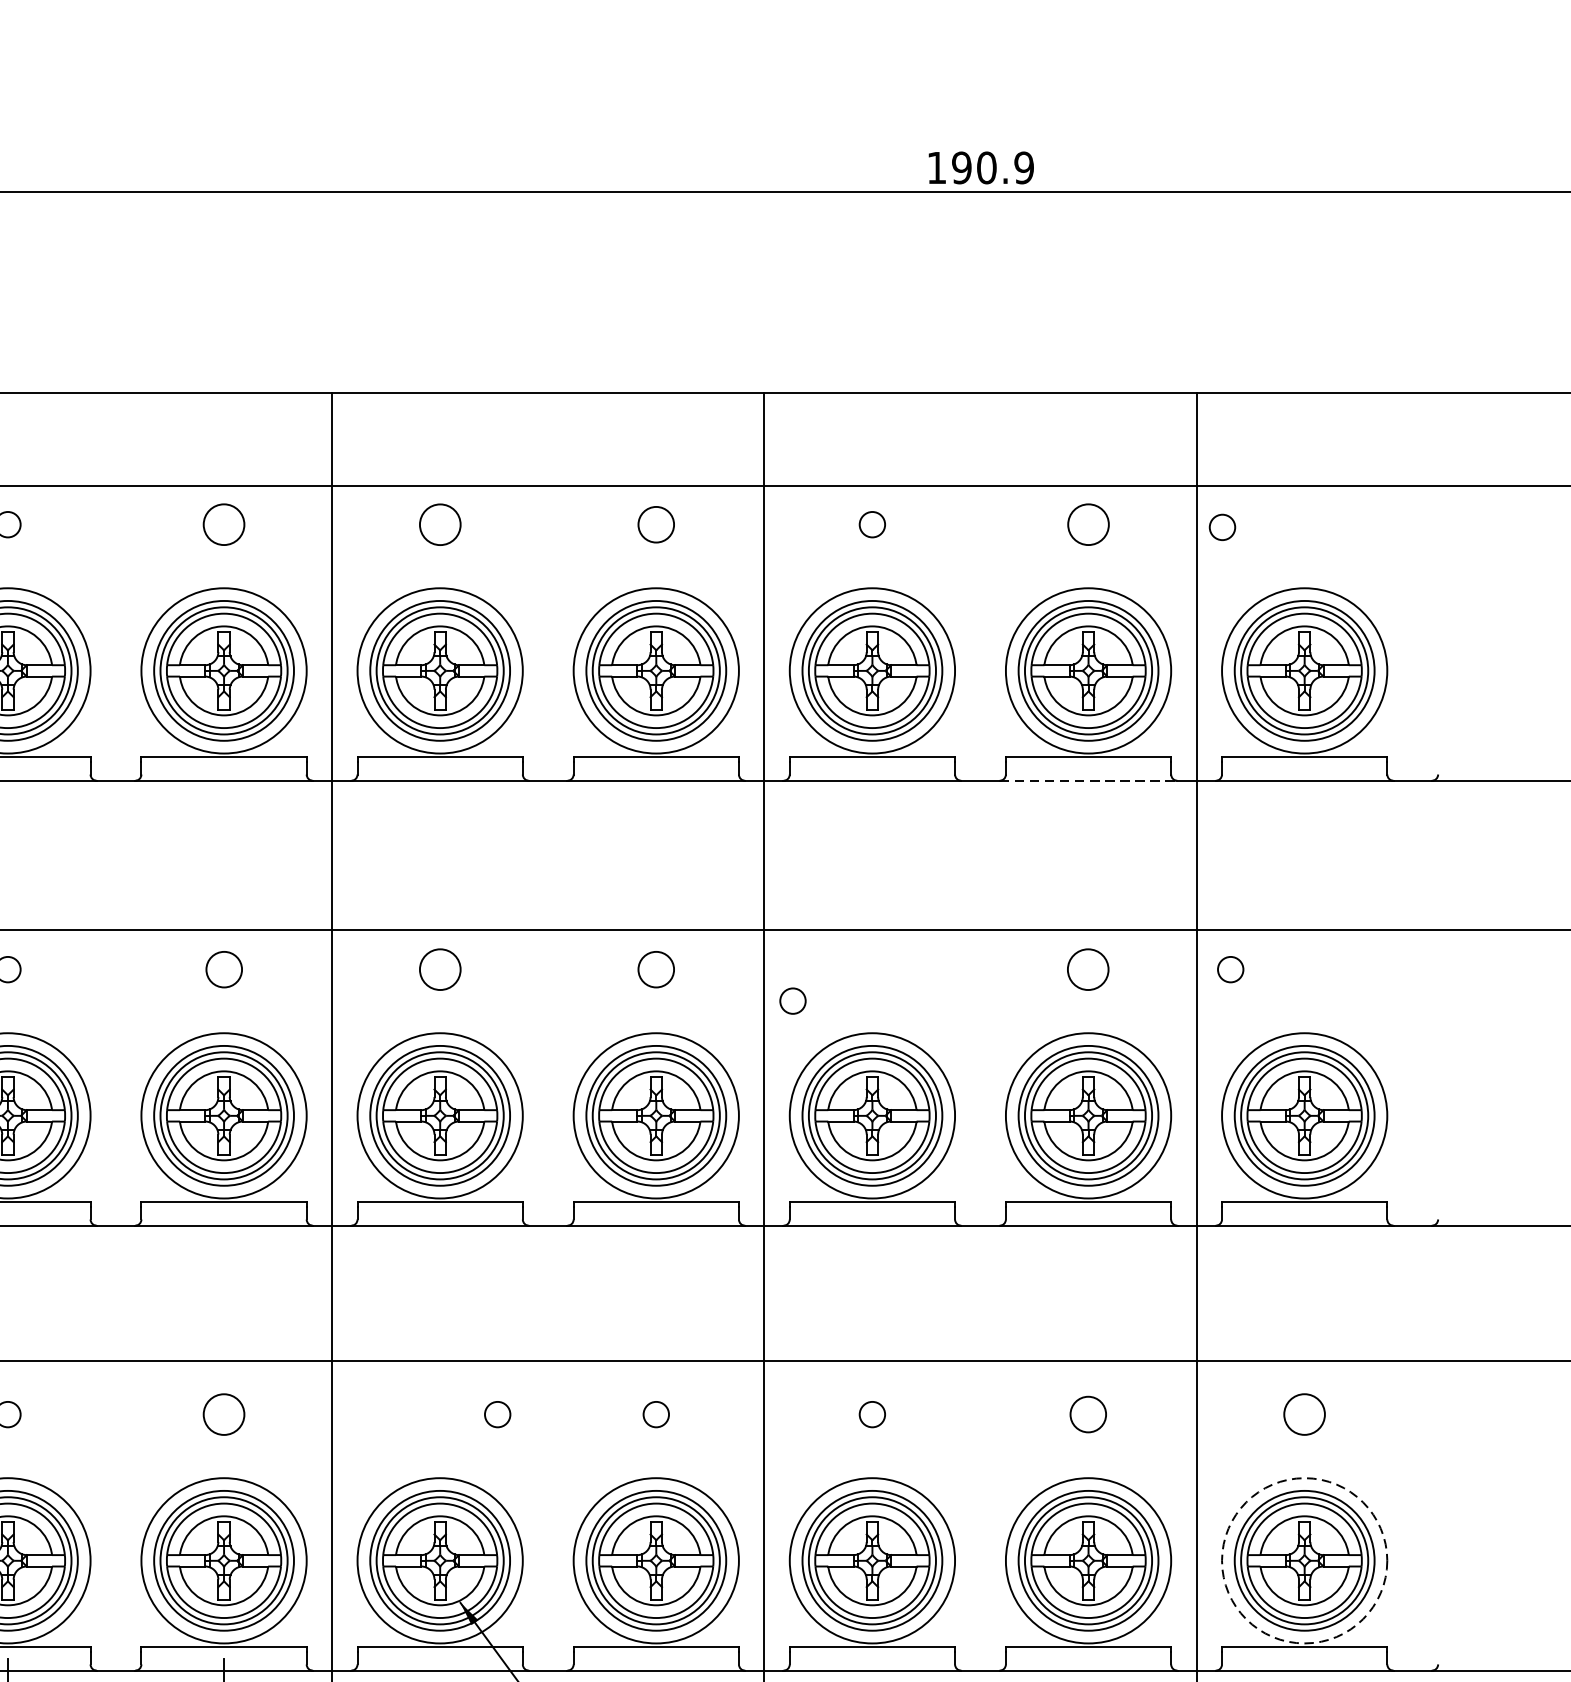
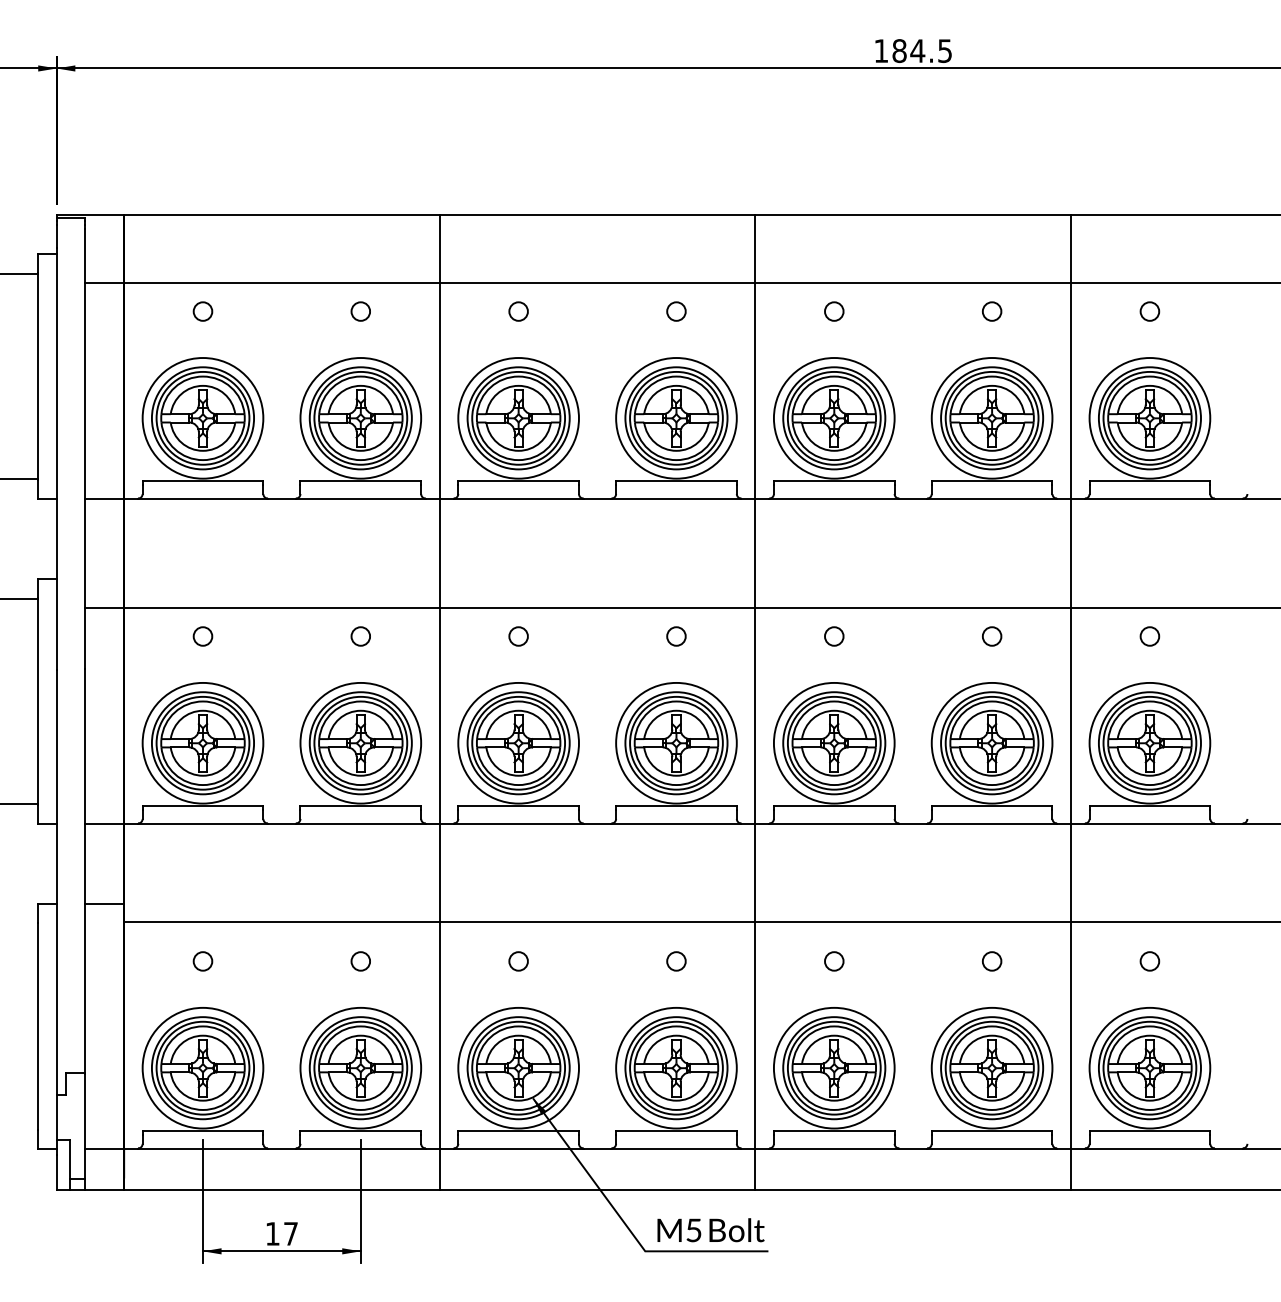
text: (993, 168) -> (922, 51), 190.9 -> 184.5
circle: (223, 524) -> (360, 311), size x0.62
circle: (439, 524) -> (518, 311), size x0.62
circle: (656, 524) -> (676, 311), size x0.71
circle: (1087, 524) -> (991, 311), size x0.62
circle: (1221, 527) -> (1149, 311), moved
line: (1089, 780) -> (992, 498), dashed -> solid
circle: (223, 969) -> (360, 636), size x0.71
circle: (439, 969) -> (518, 636), size x0.62
circle: (656, 969) -> (676, 636), size x0.71
circle: (1089, 969) -> (992, 636), size x0.62
circle: (1230, 969) -> (1149, 636), moved
circle: (793, 1001) -> (834, 636), moved
circle: (223, 1414) -> (360, 961), size x0.62
circle: (497, 1414) -> (518, 961), moved
circle: (1089, 1414) -> (992, 961), size x0.71
circle: (1304, 1414) -> (1149, 961), size x0.62
circle: (1304, 1559) -> (1149, 1067), dashed -> solid

